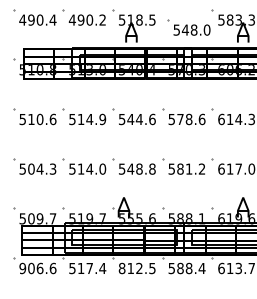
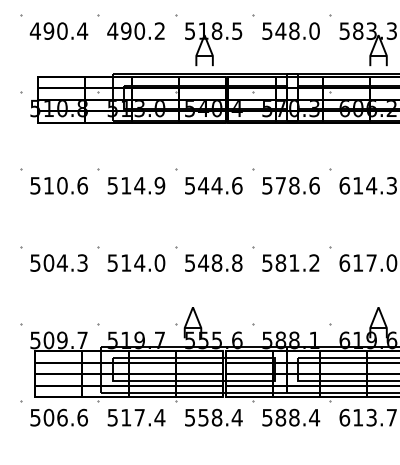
part: (188, 27) -> (285, 27), moved
text: (22, 267) -> (35, 416), 906.6 -> 506.6
text: (136, 268) -> (212, 417), 812.5 -> 558.4

